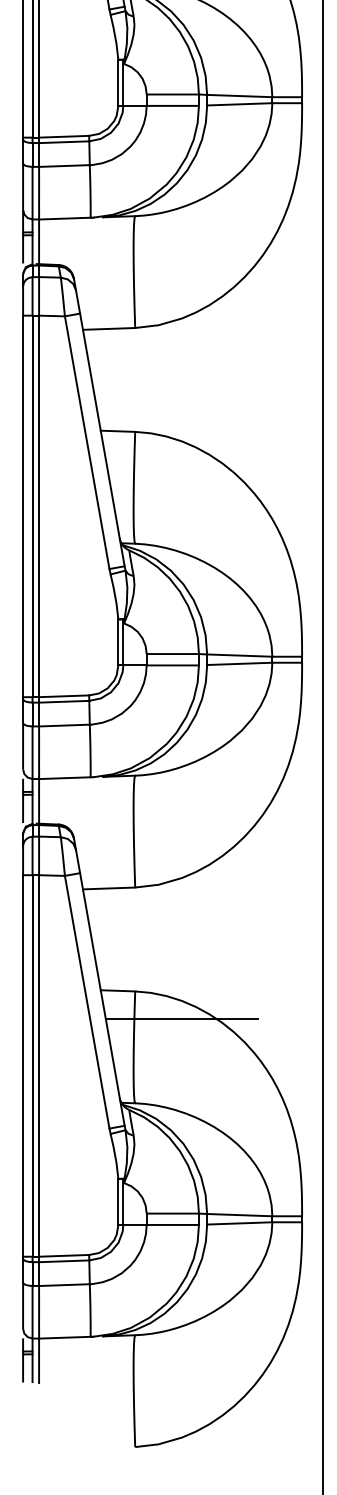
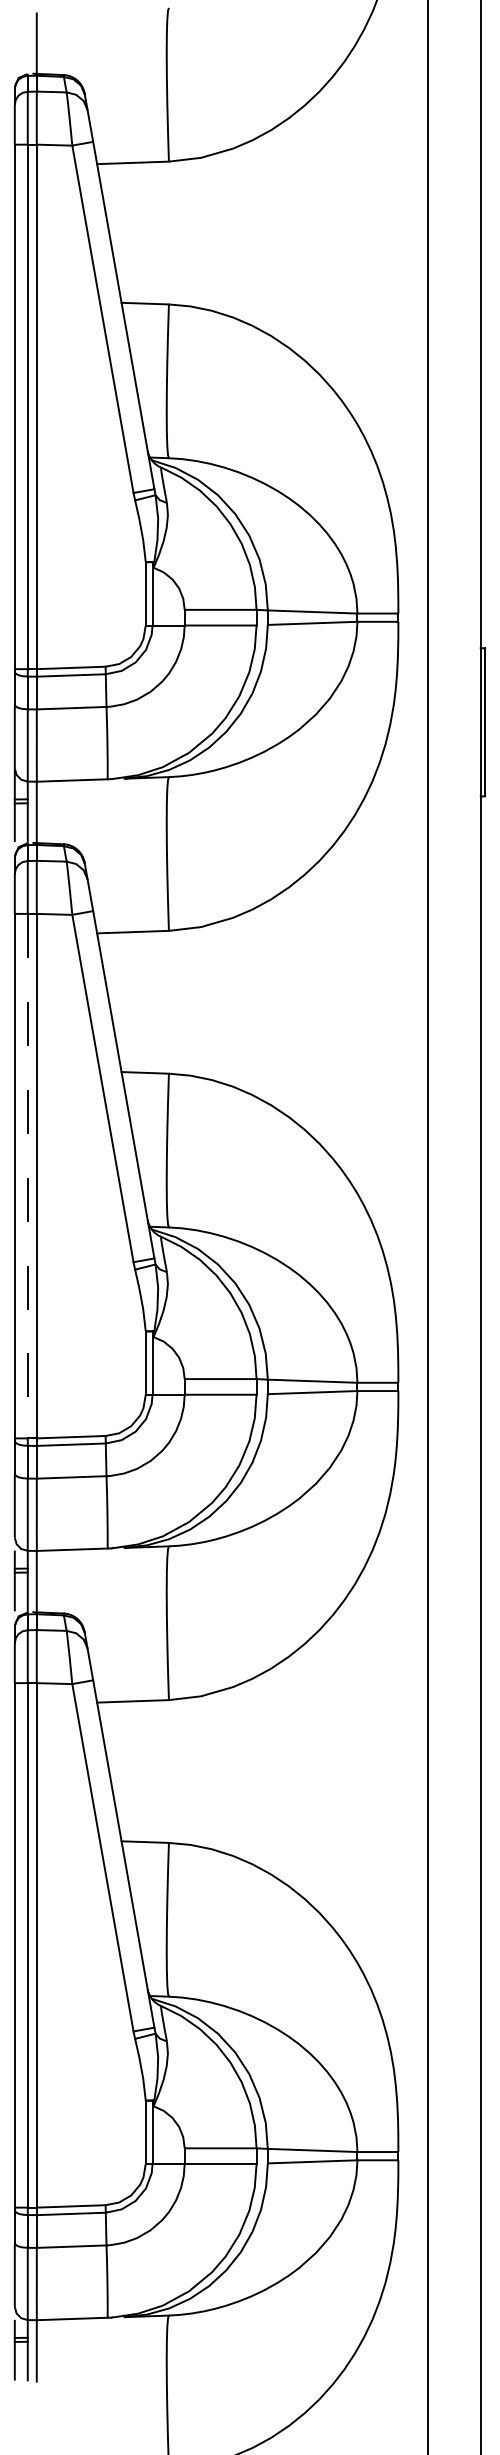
line: (32, 506) -> (27, 1176), solid -> dashed
line: (181, 1019) -> (232, 1881), removed

